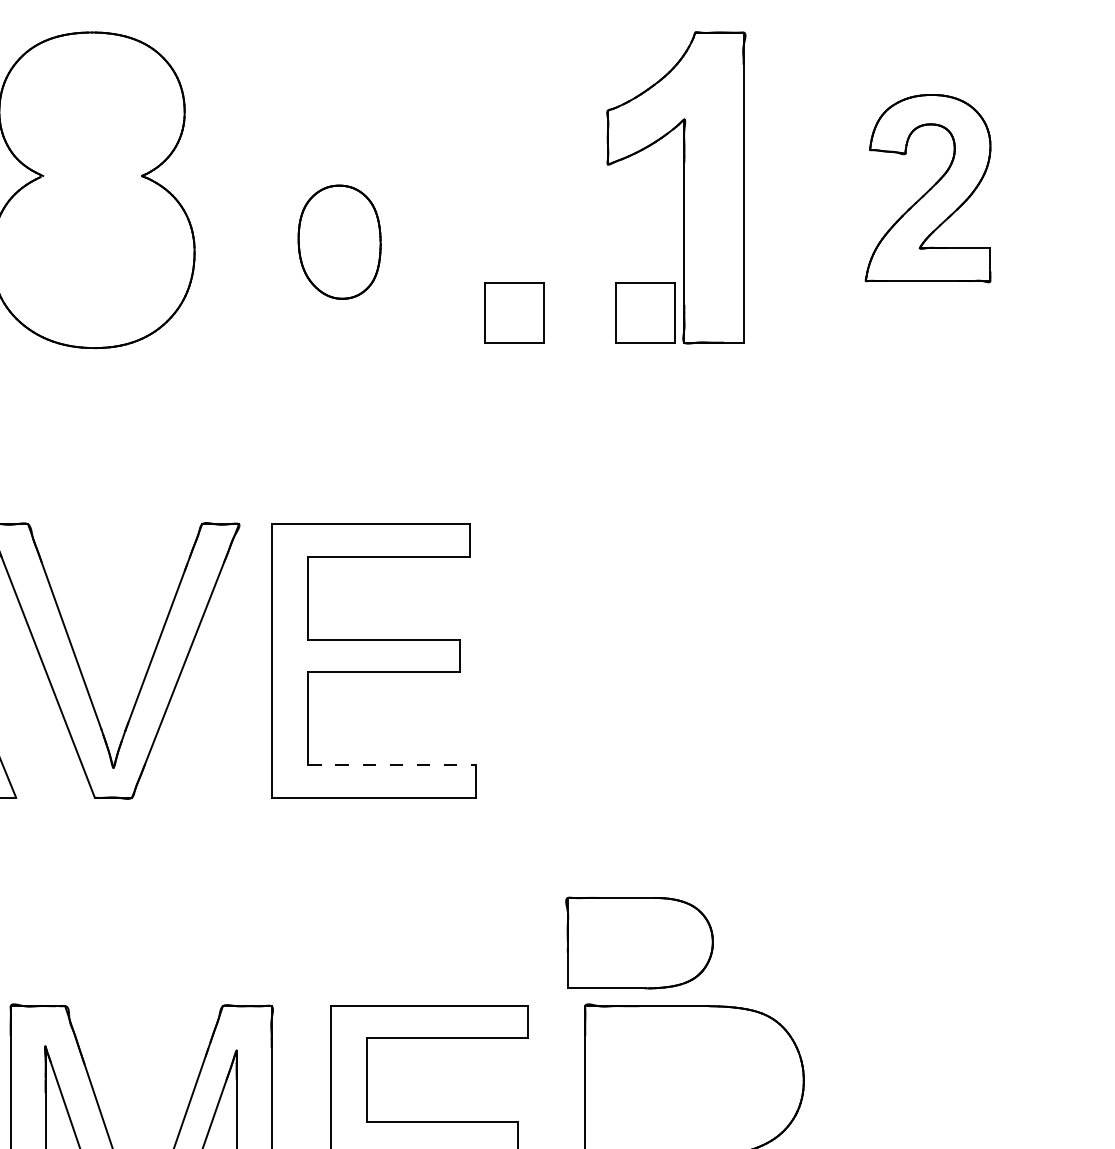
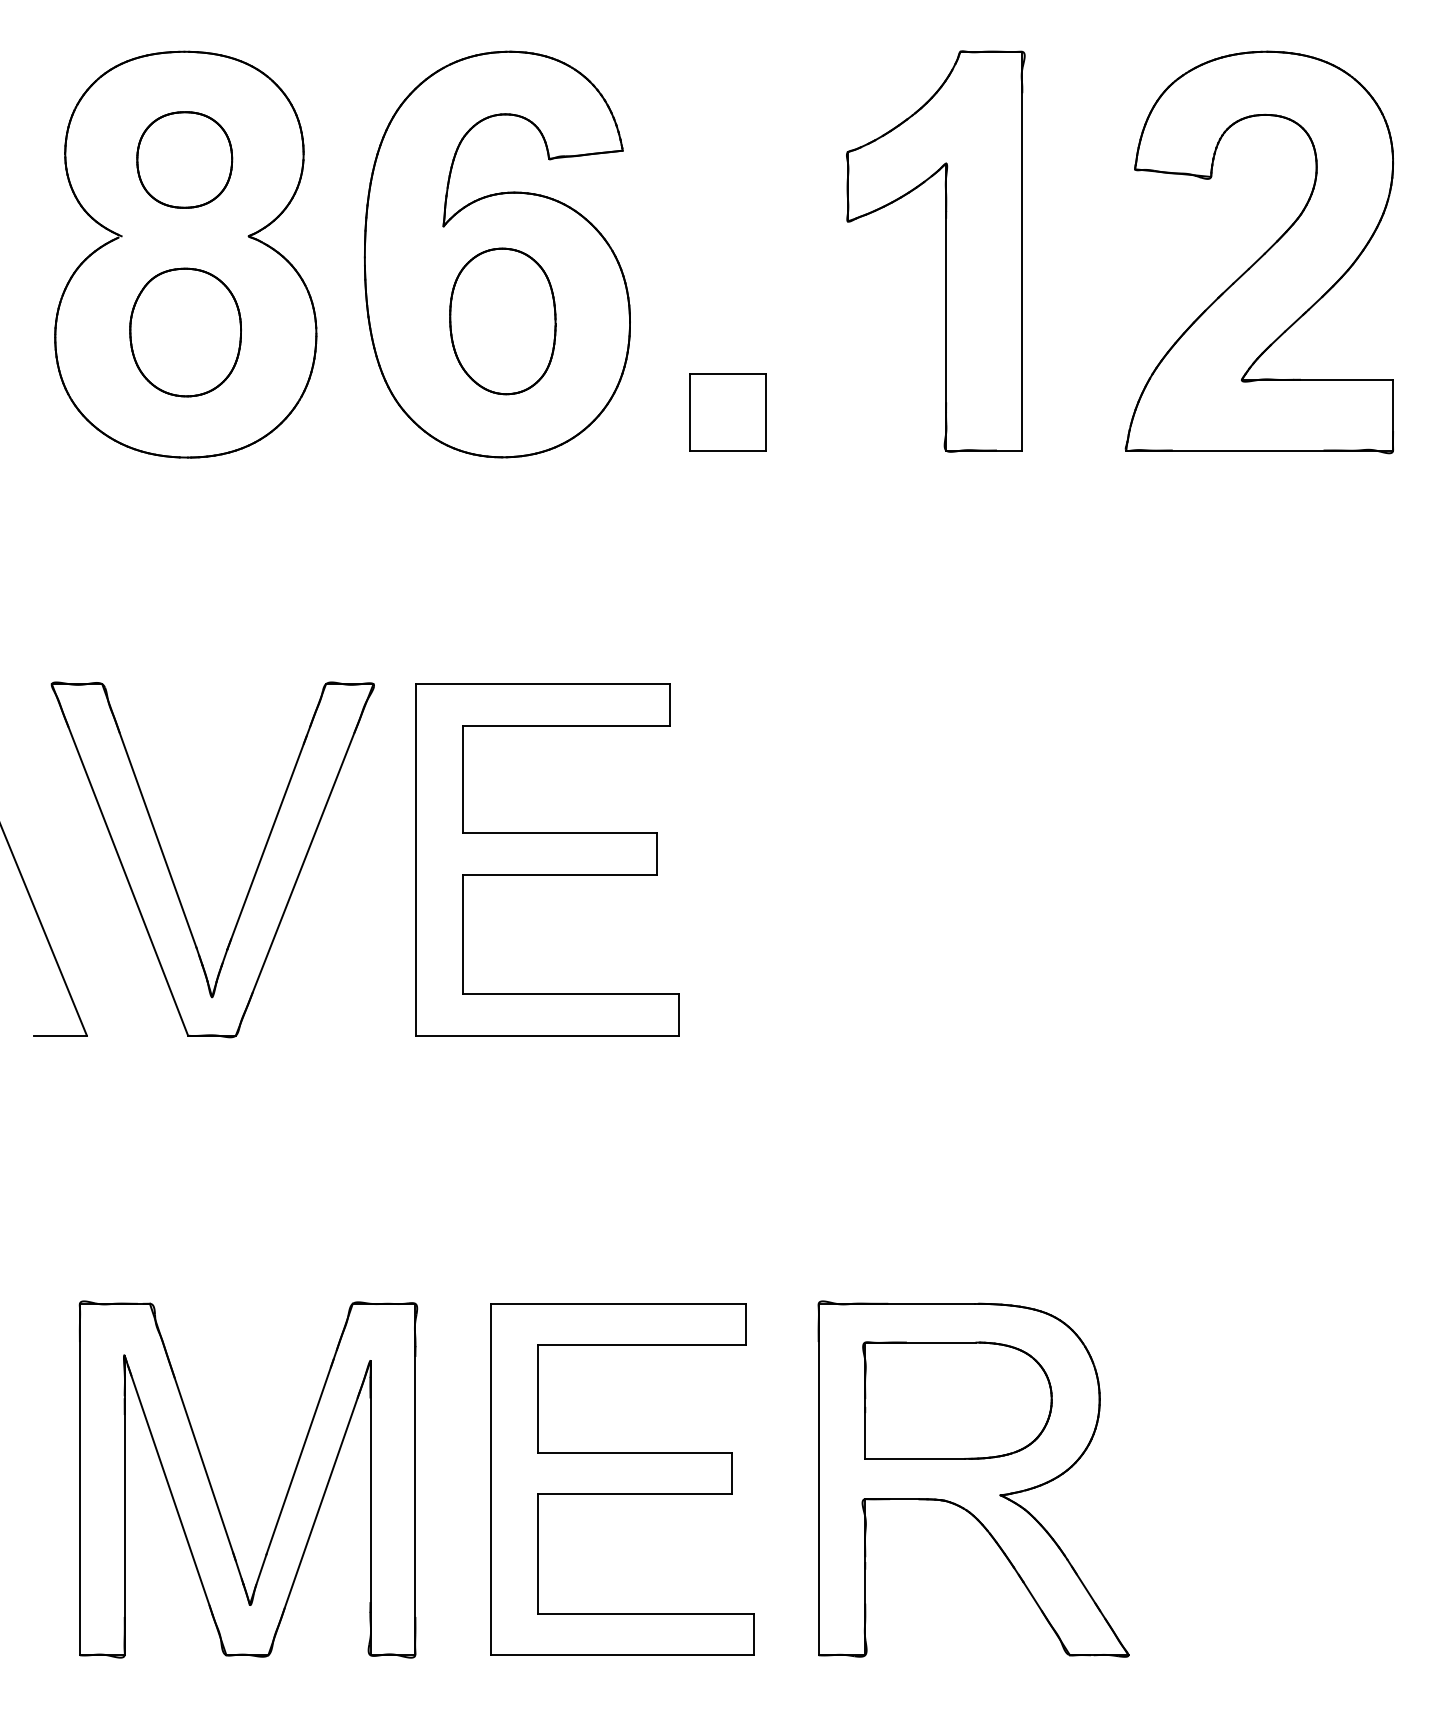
part: (92, 116) -> (184, 159), added
part: (928, 188) -> (1259, 252), size x1.67
part: (334, 190) -> (496, 254), added
part: (92, 250) -> (185, 332), added
part: (644, 313) -> (895, 412), removed
line: (392, 765) -> (570, 994), dashed -> solid
part: (639, 942) -> (957, 1400), moved

